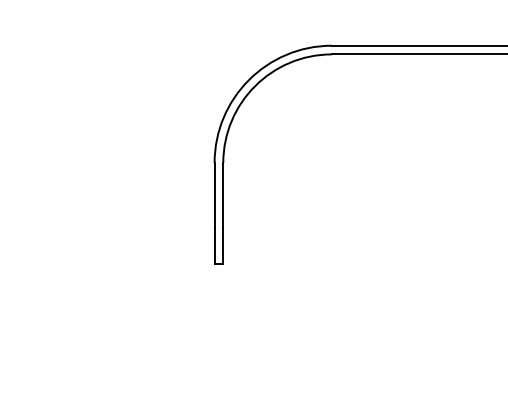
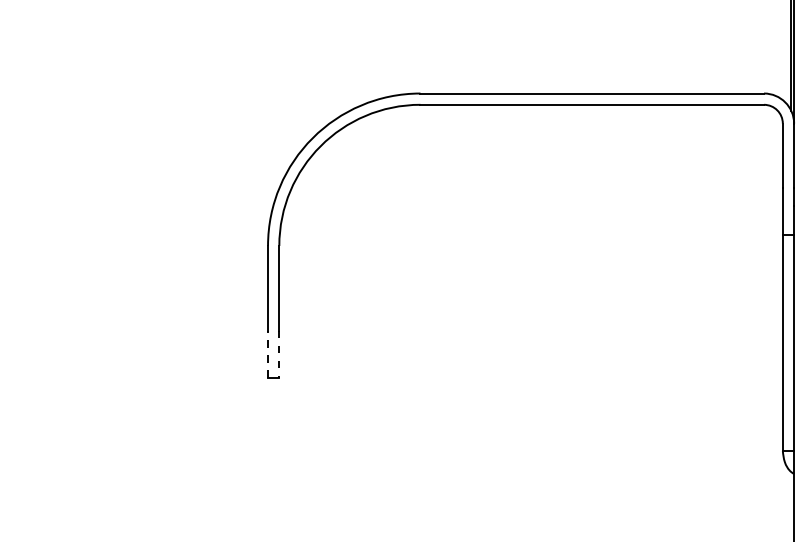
line: (214, 246) -> (268, 354), solid -> dashed
line: (223, 246) -> (279, 354), solid -> dashed

